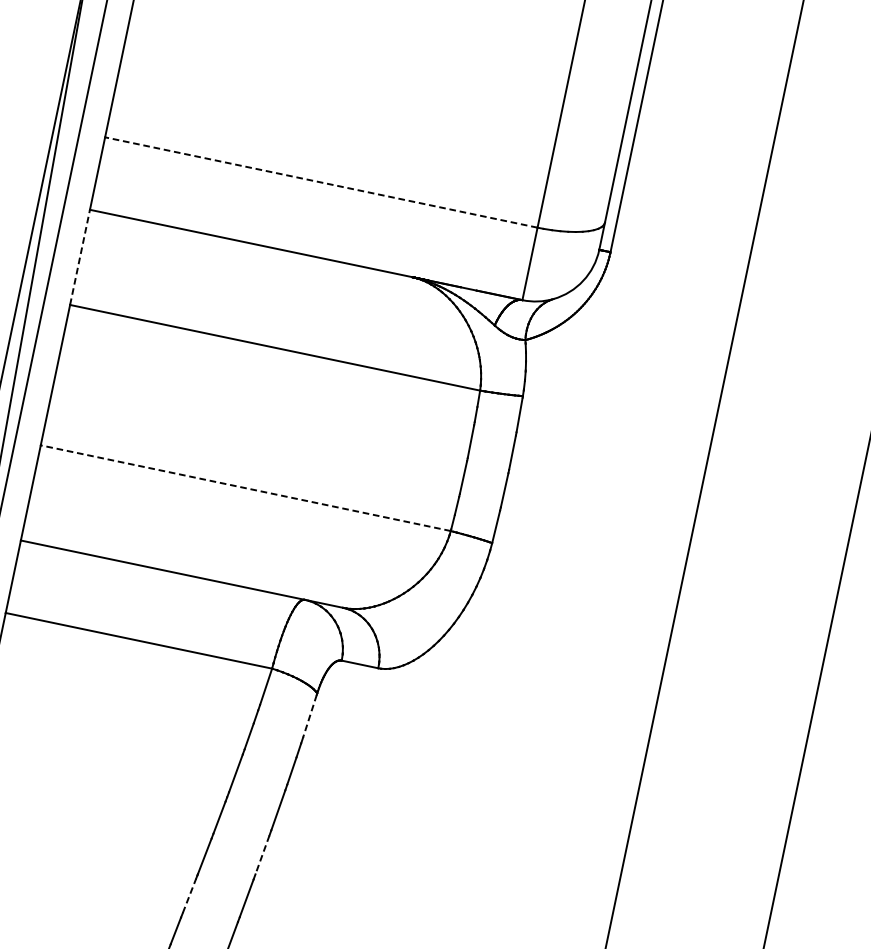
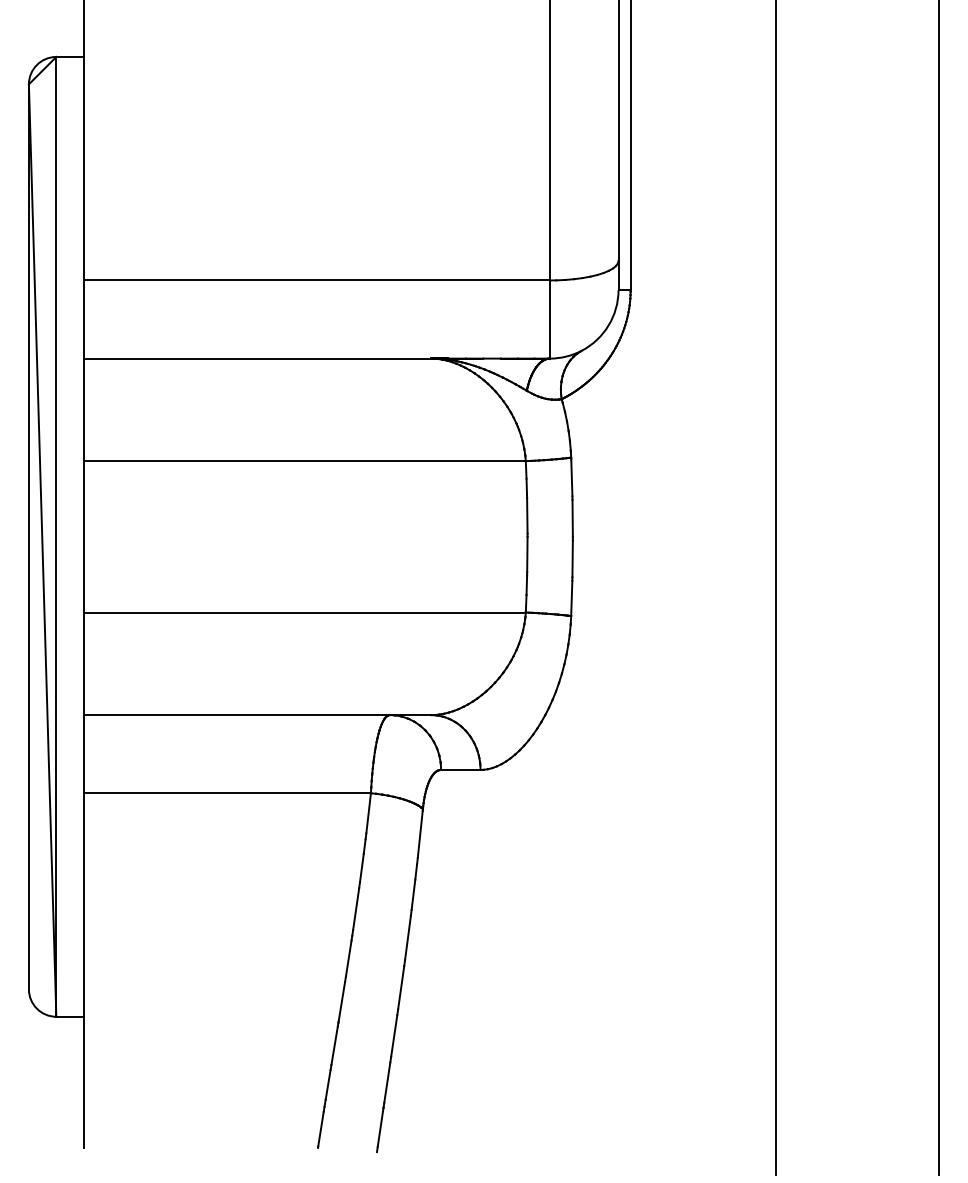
line: (320, 182) -> (316, 280), dashed -> solid
line: (79, 256) -> (83, 409), dashed -> solid
line: (245, 488) -> (304, 612), dashed -> solid
line: (310, 716) -> (420, 834), dashed -> solid
line: (262, 854) -> (401, 987), dashed -> solid
line: (189, 895) -> (334, 1045), dashed -> solid

